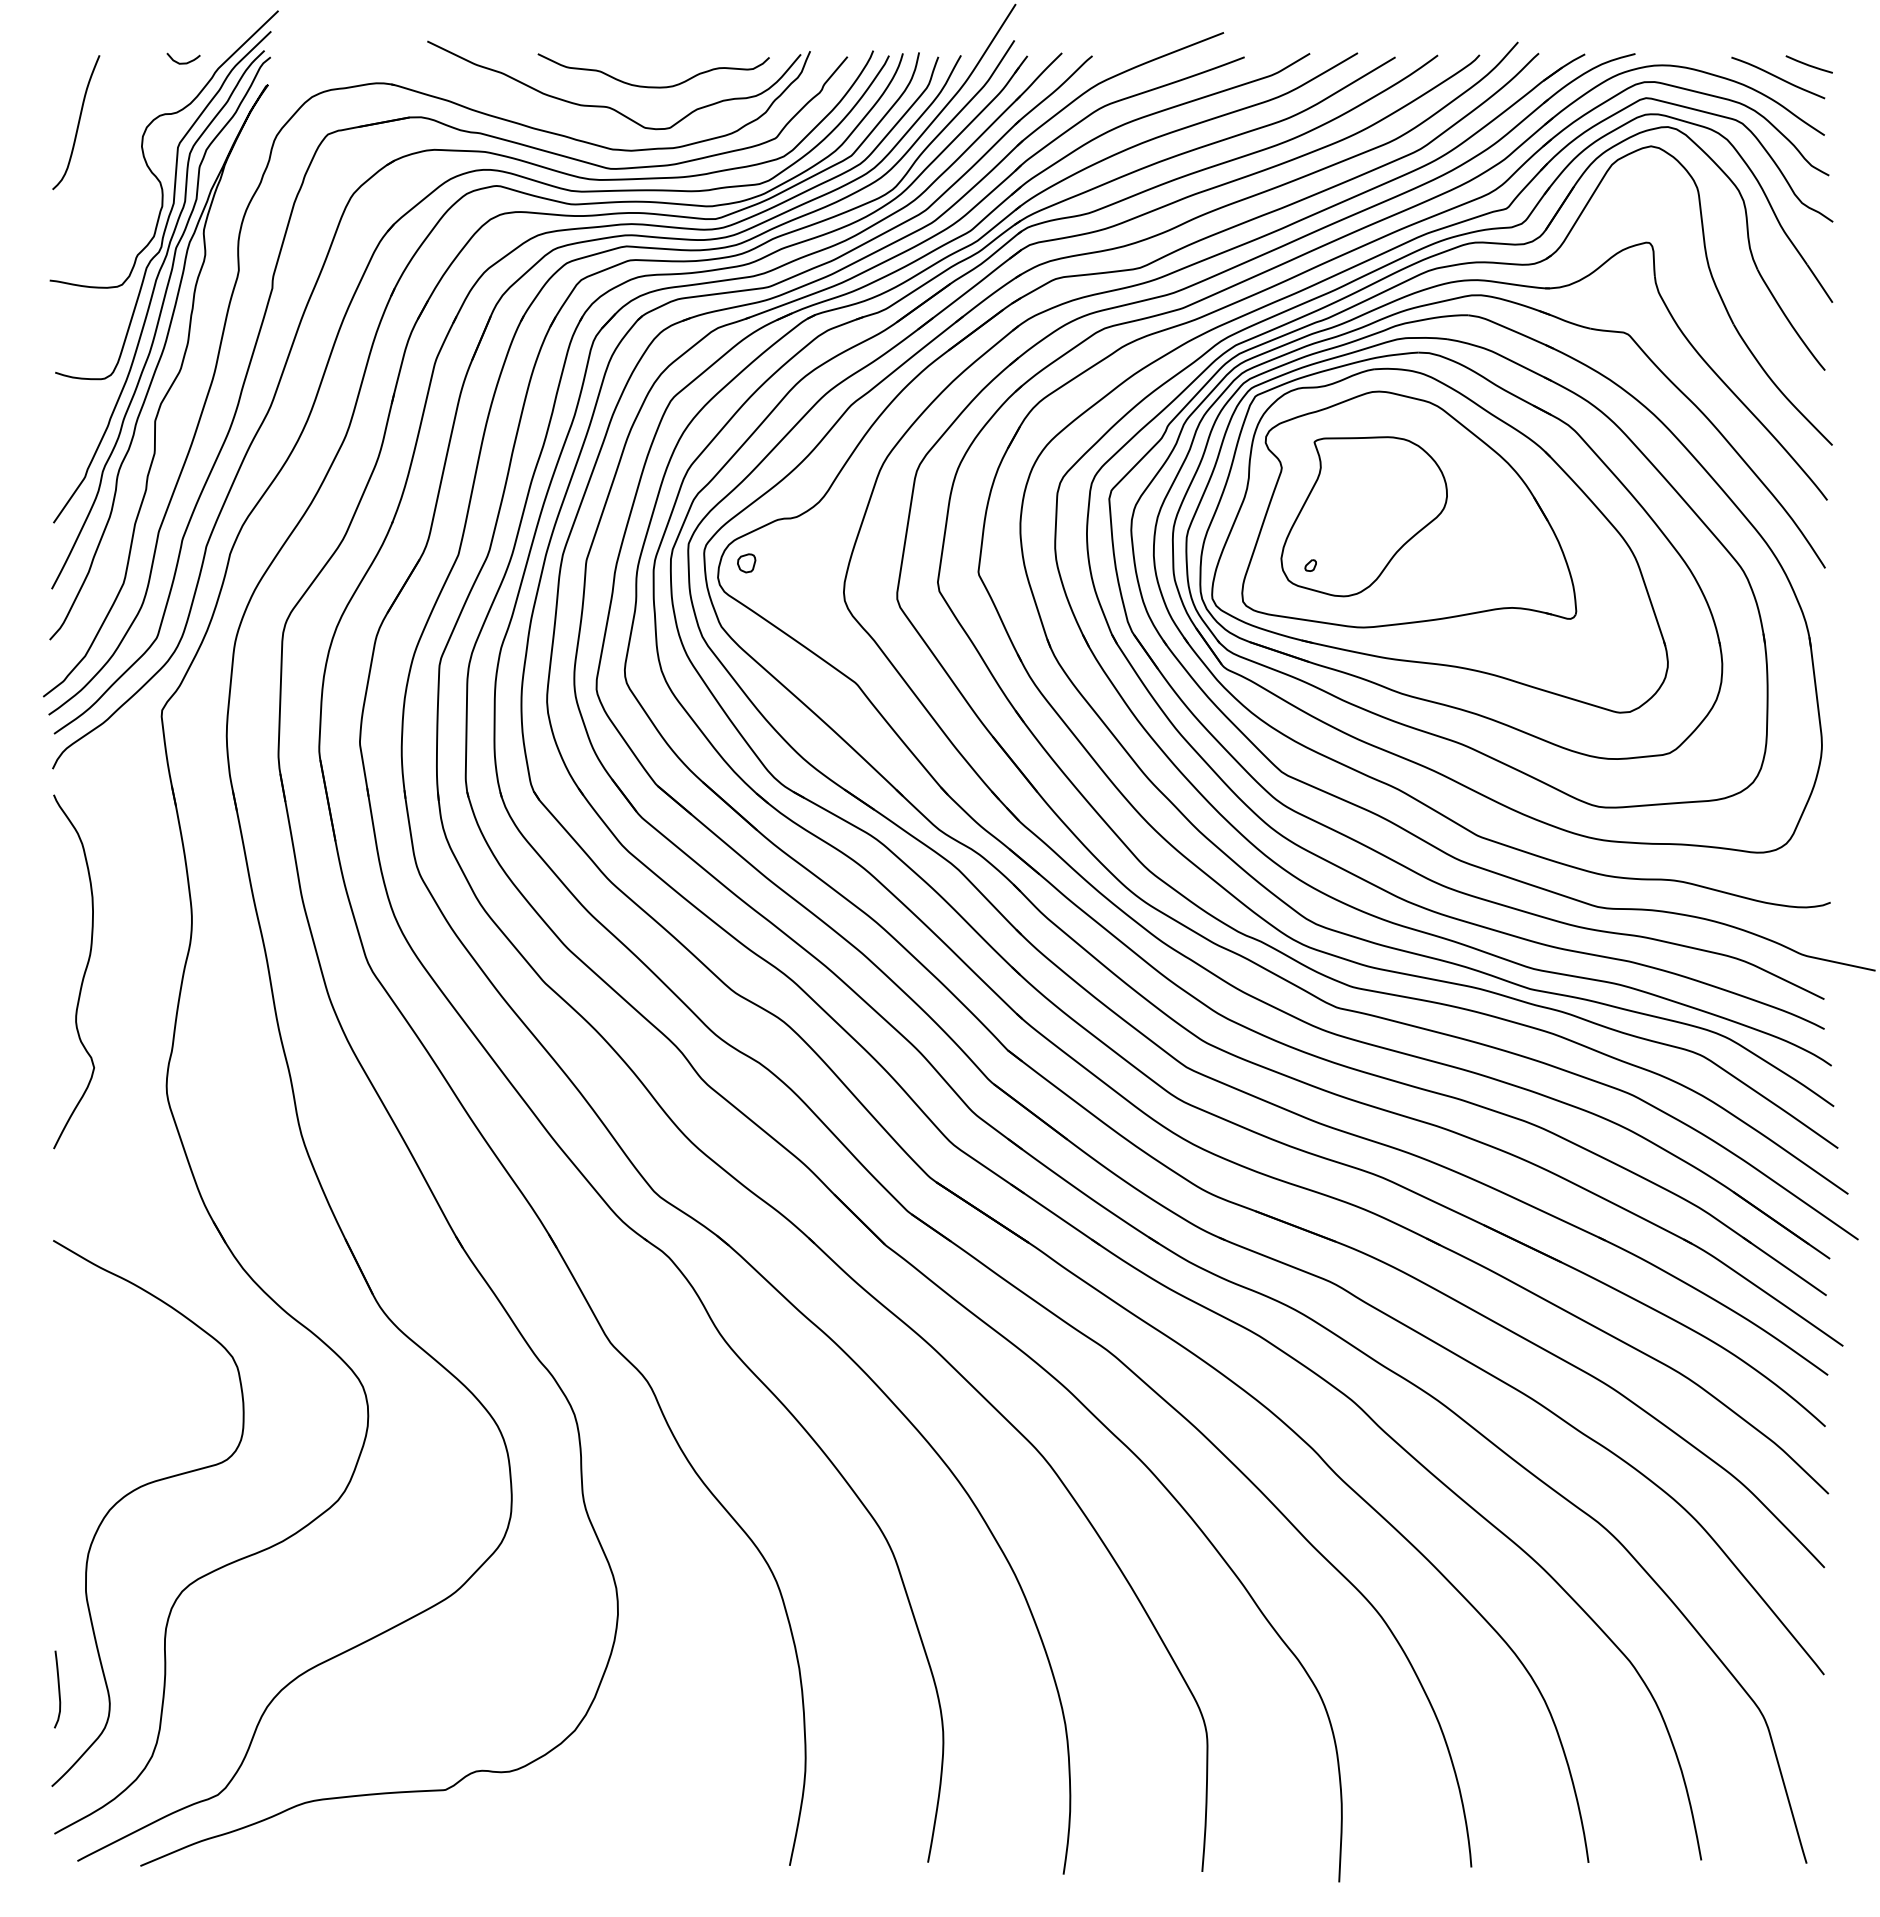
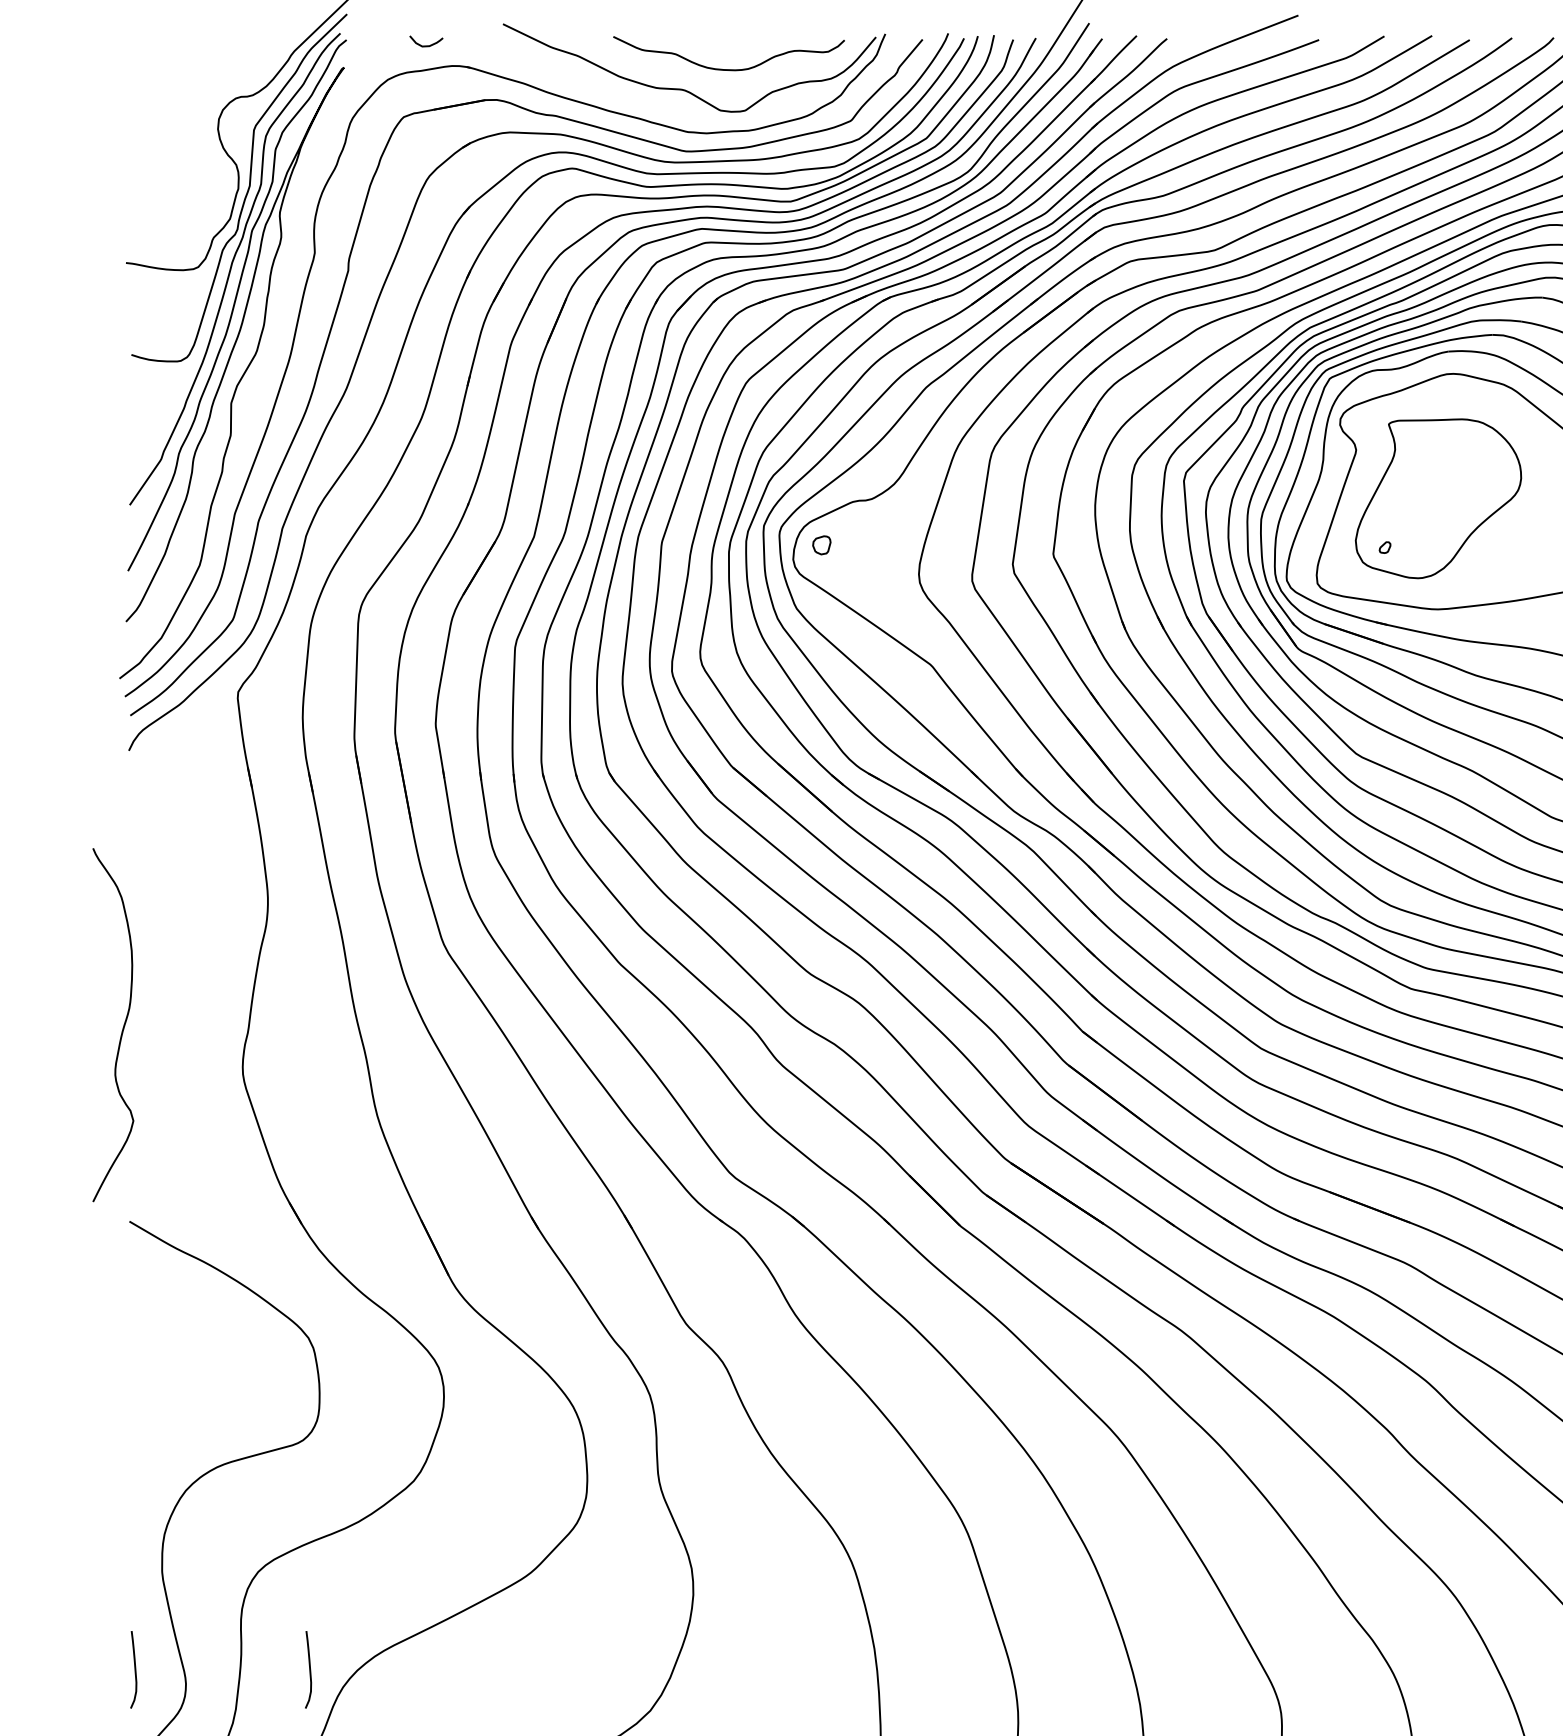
curve: (183, 62) -> (426, 45), moved
curve: (77, 123) -> (153, 106), removed
curve: (83, 973) -> (122, 1026), moved
curve: (233, 1689) -> (309, 1669), added

